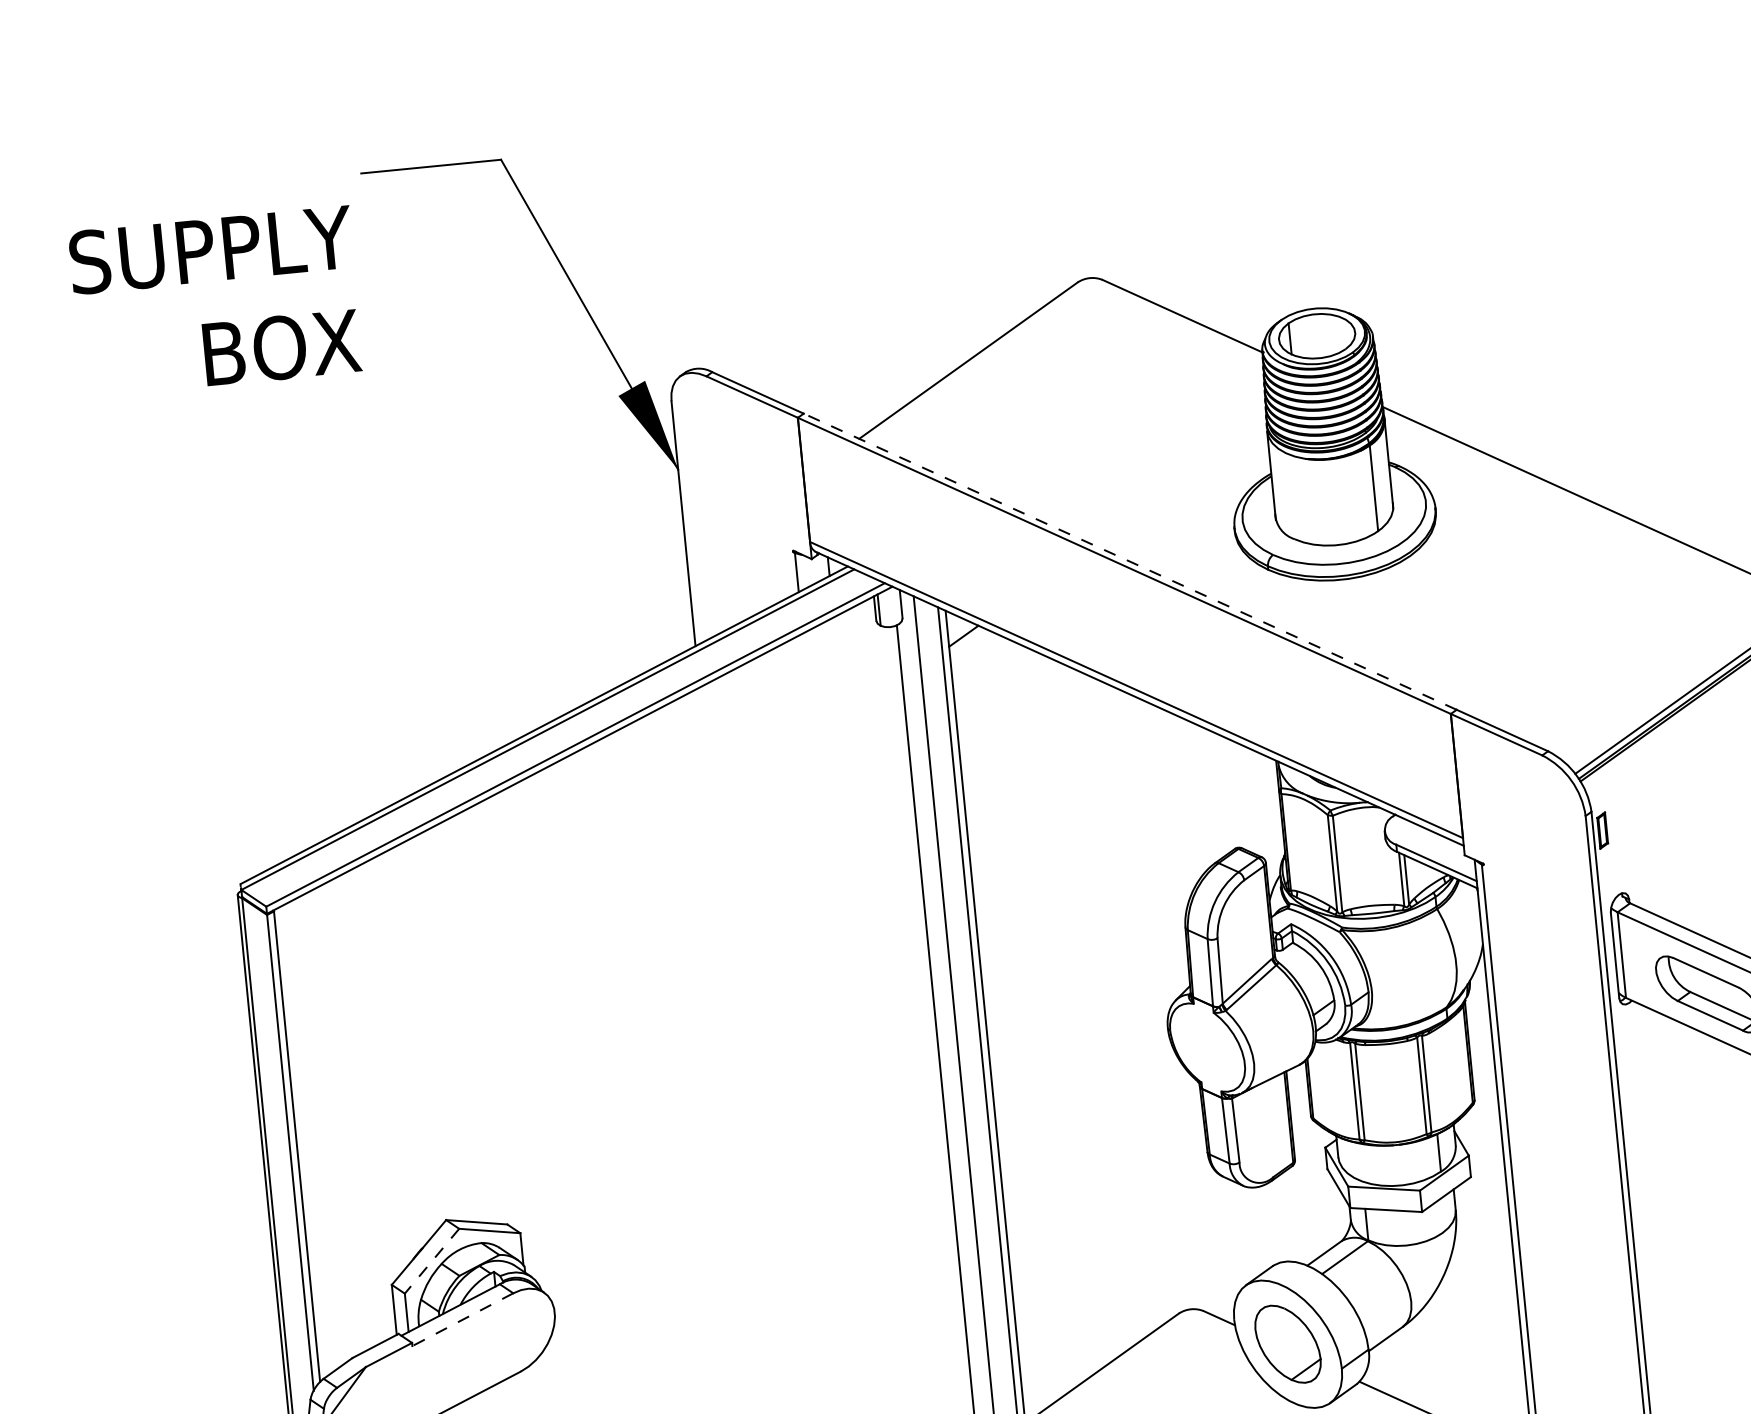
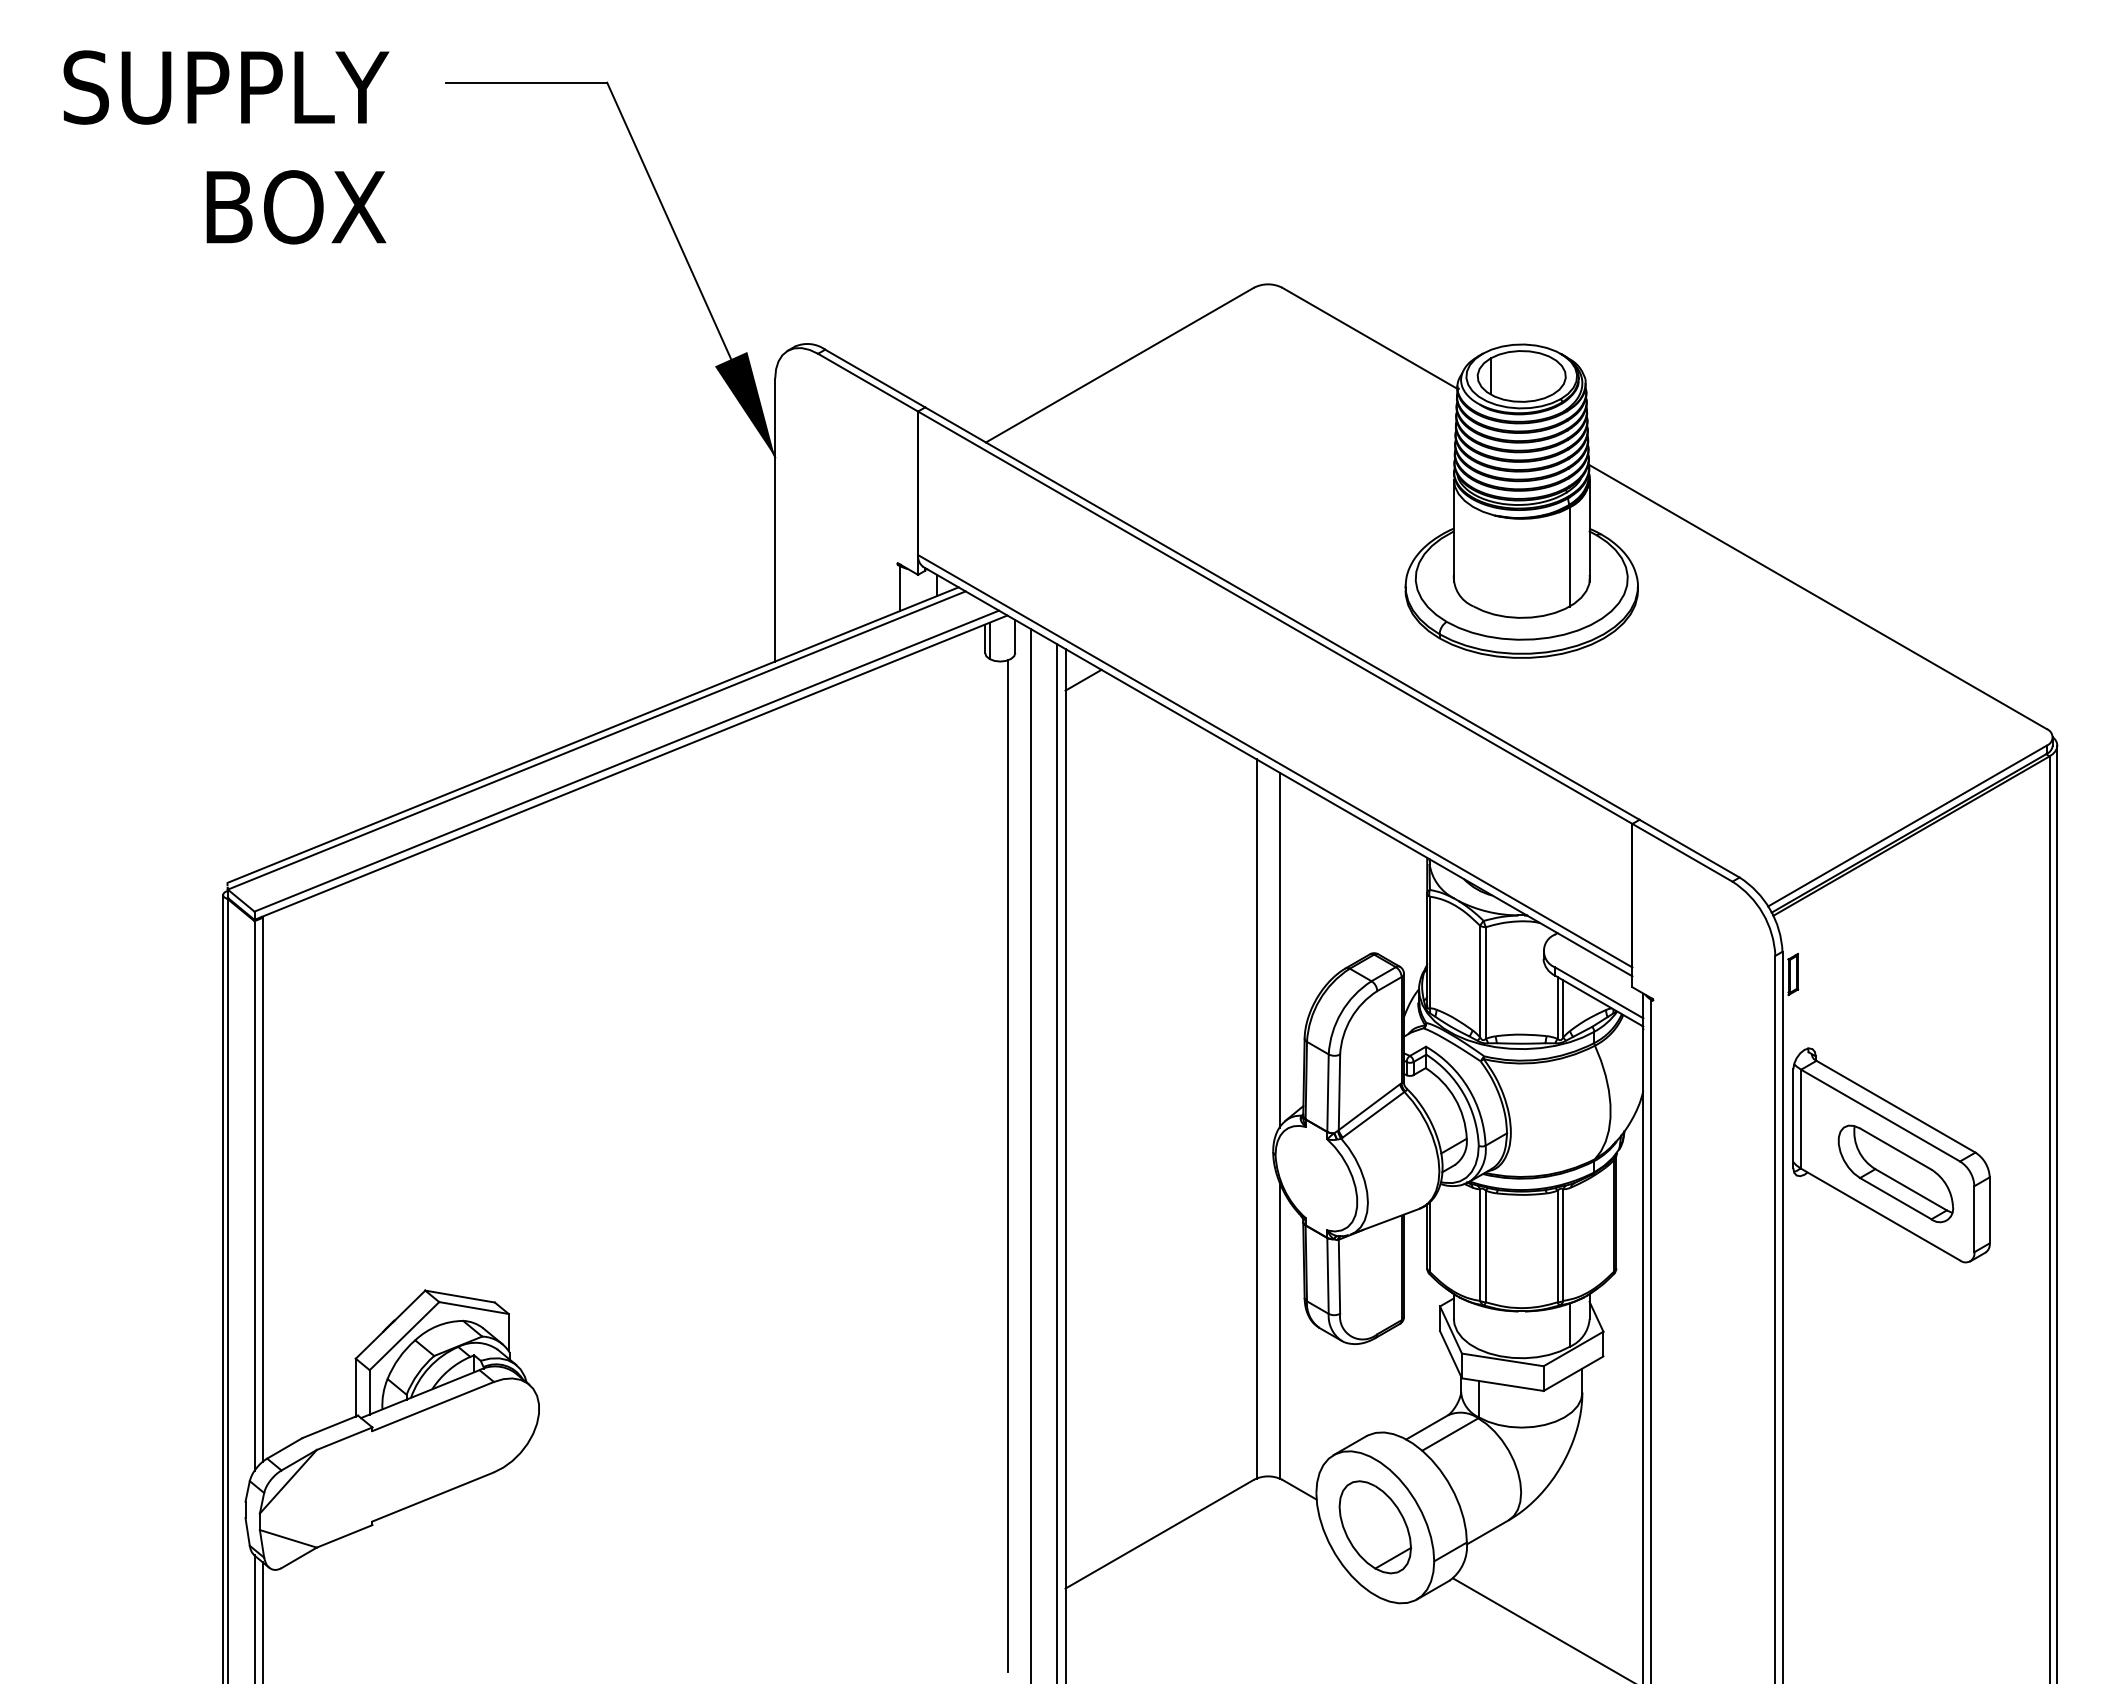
text: (216, 301) -> (226, 147), moved
line: (1130, 561) -> (1282, 613), dashed -> solid
line: (1156, 852) -> (1279, 949), added
line: (1150, 1000) -> (1256, 1118), added
line: (1188, 1181) -> (1279, 1329), added
line: (432, 1261) -> (404, 1336), dashed -> solid
line: (463, 1319) -> (433, 1406), dashed -> solid

